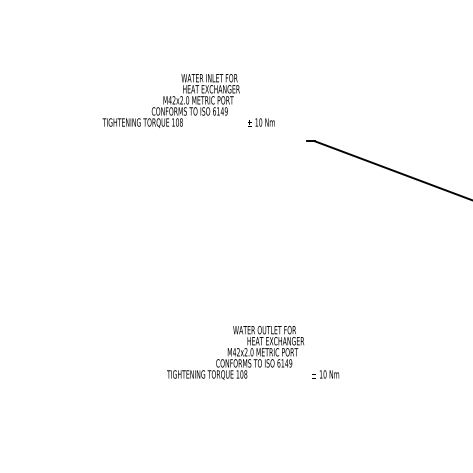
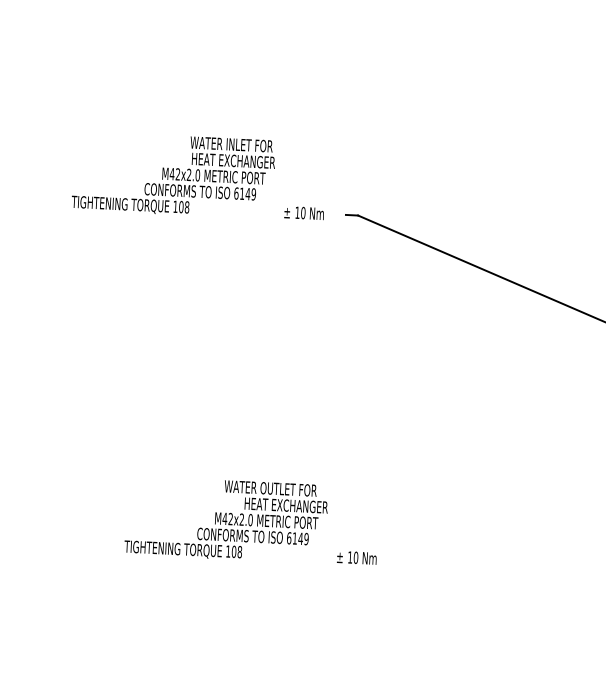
text: (188, 100) -> (199, 175), moved

